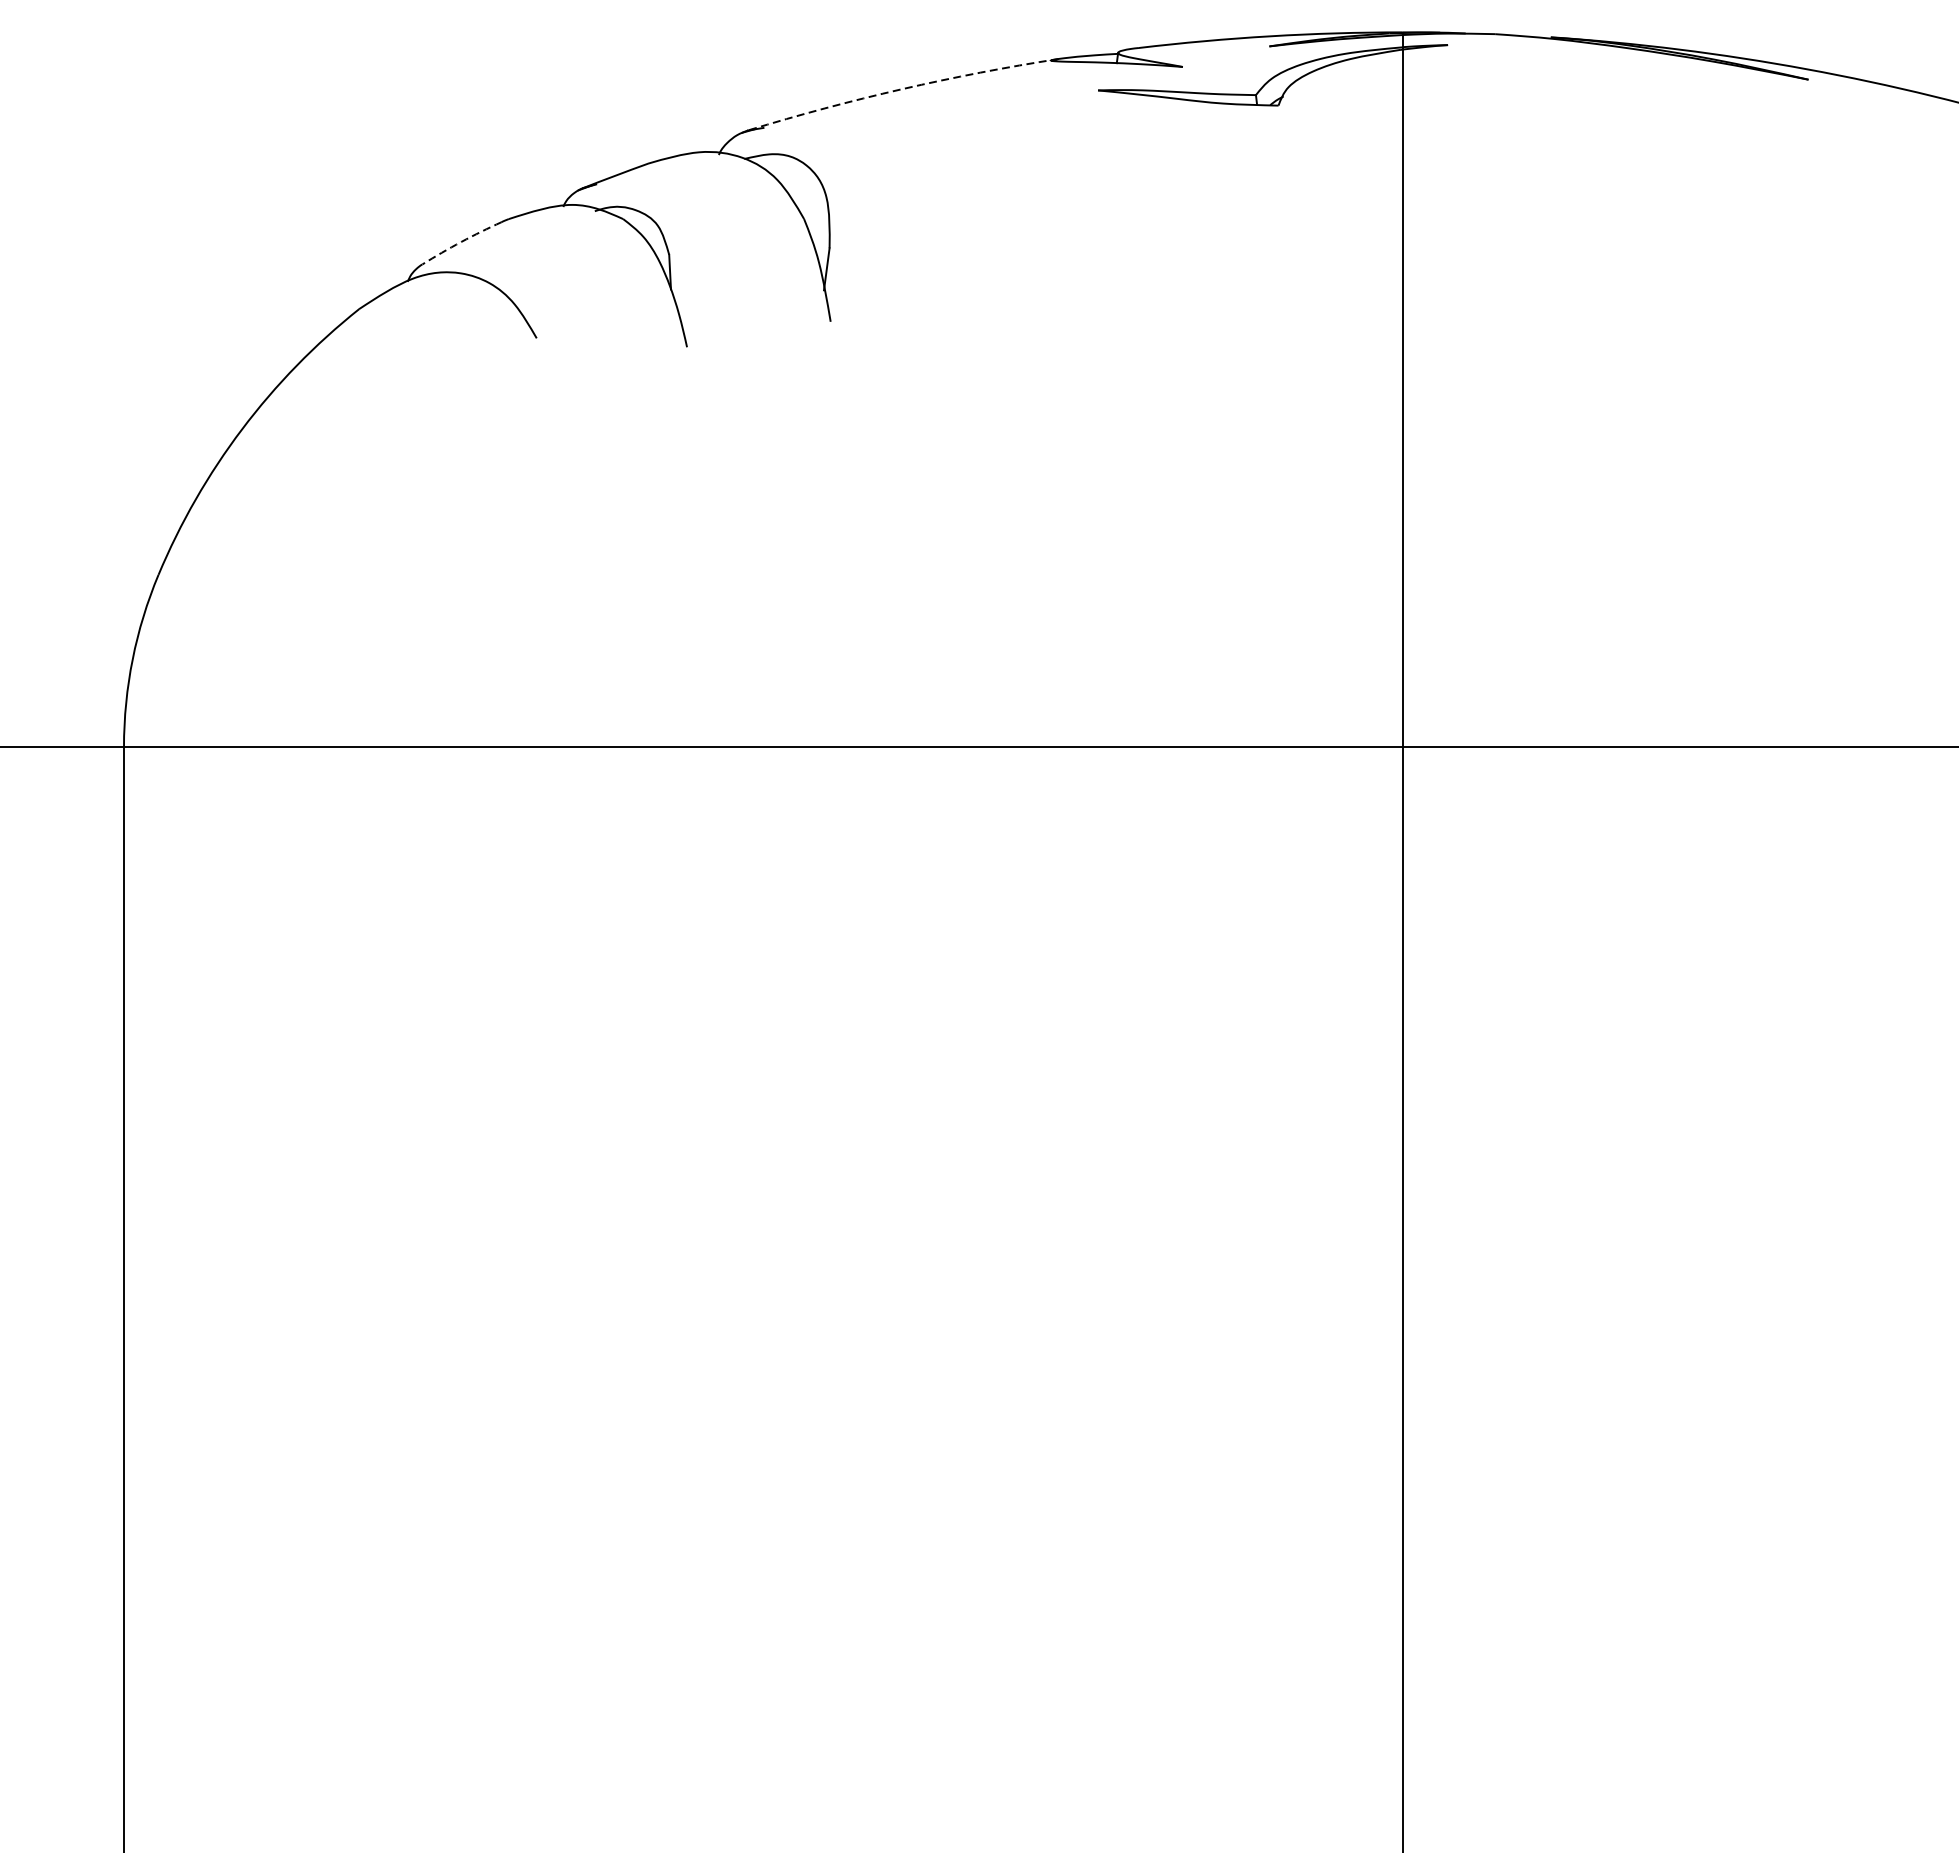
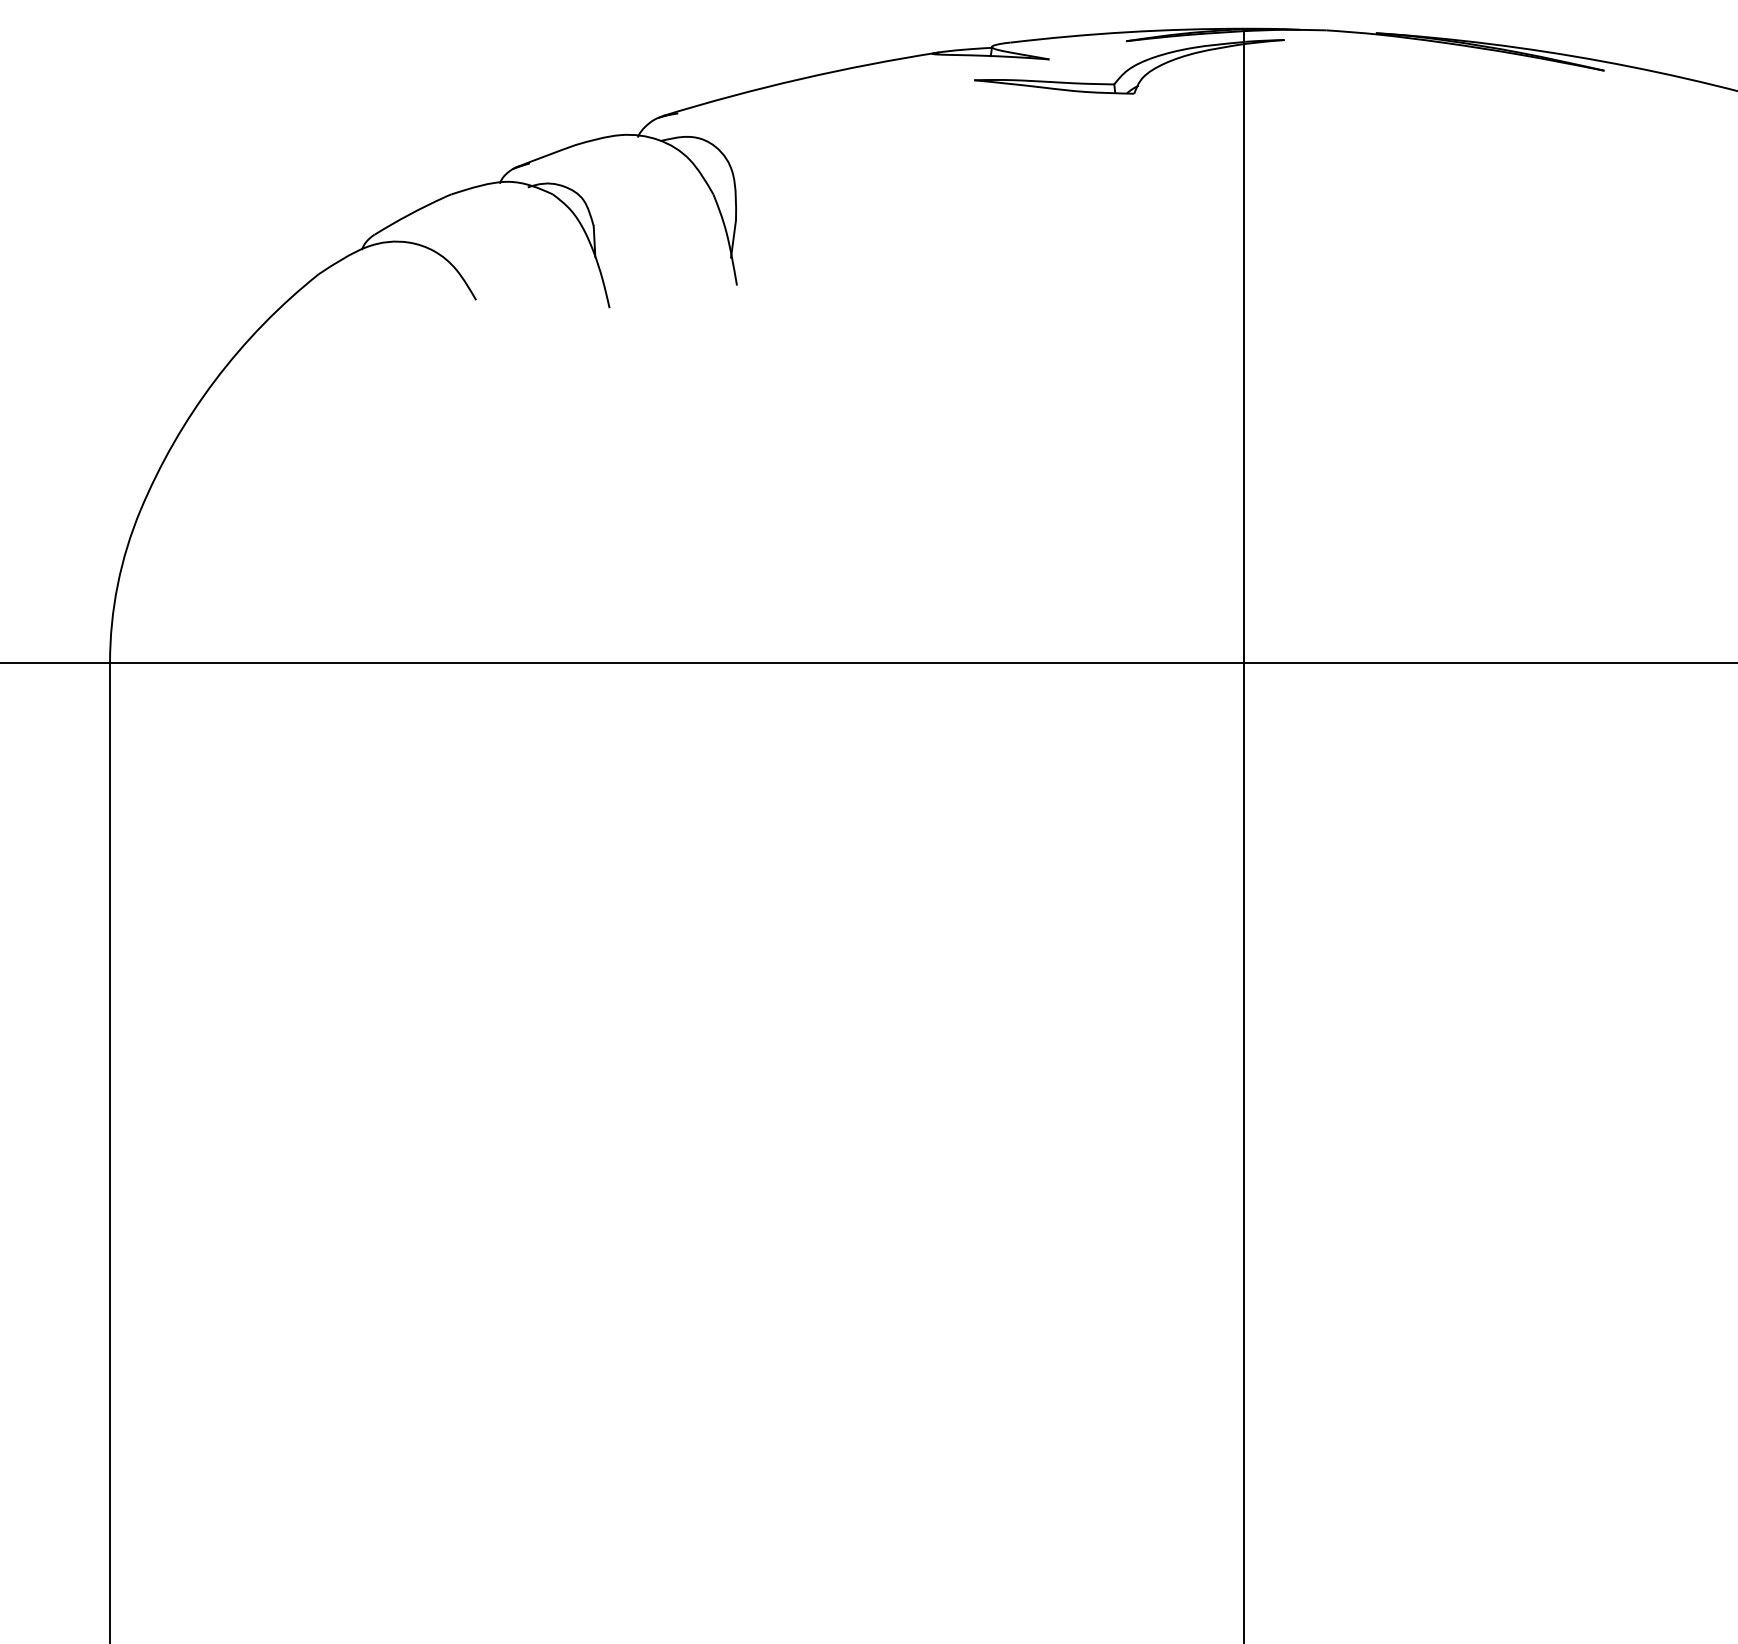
arc: (902, 89) -> (800, 79), dashed -> solid
arc: (461, 241) -> (409, 214), dashed -> solid

